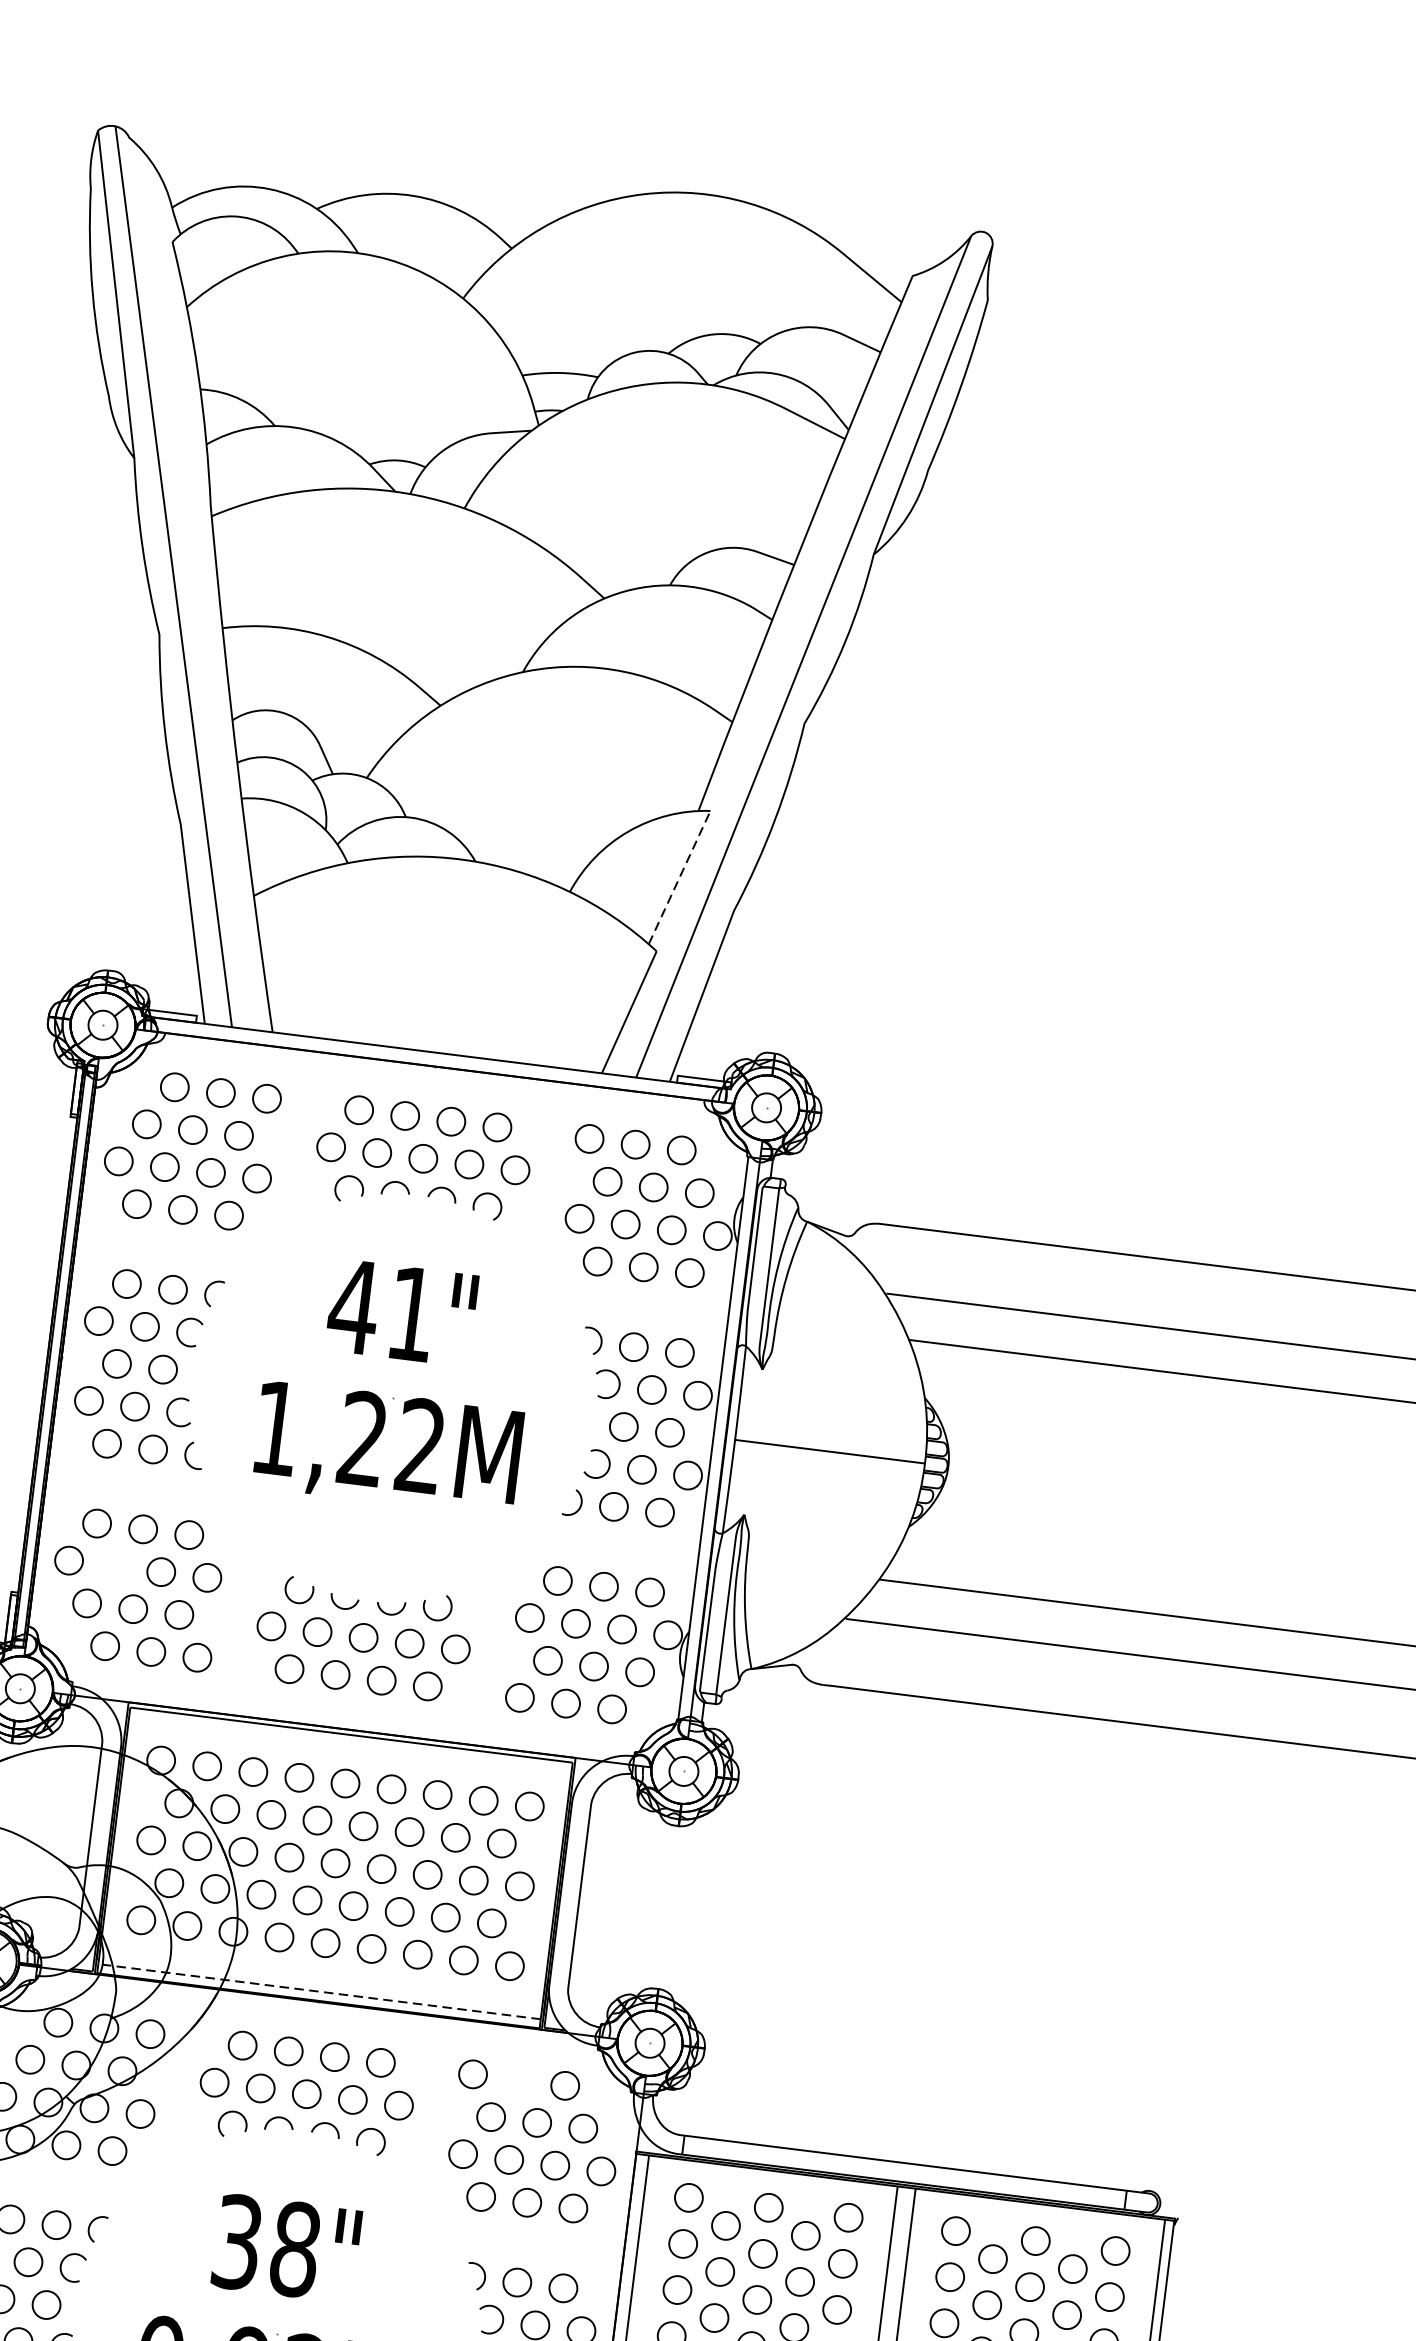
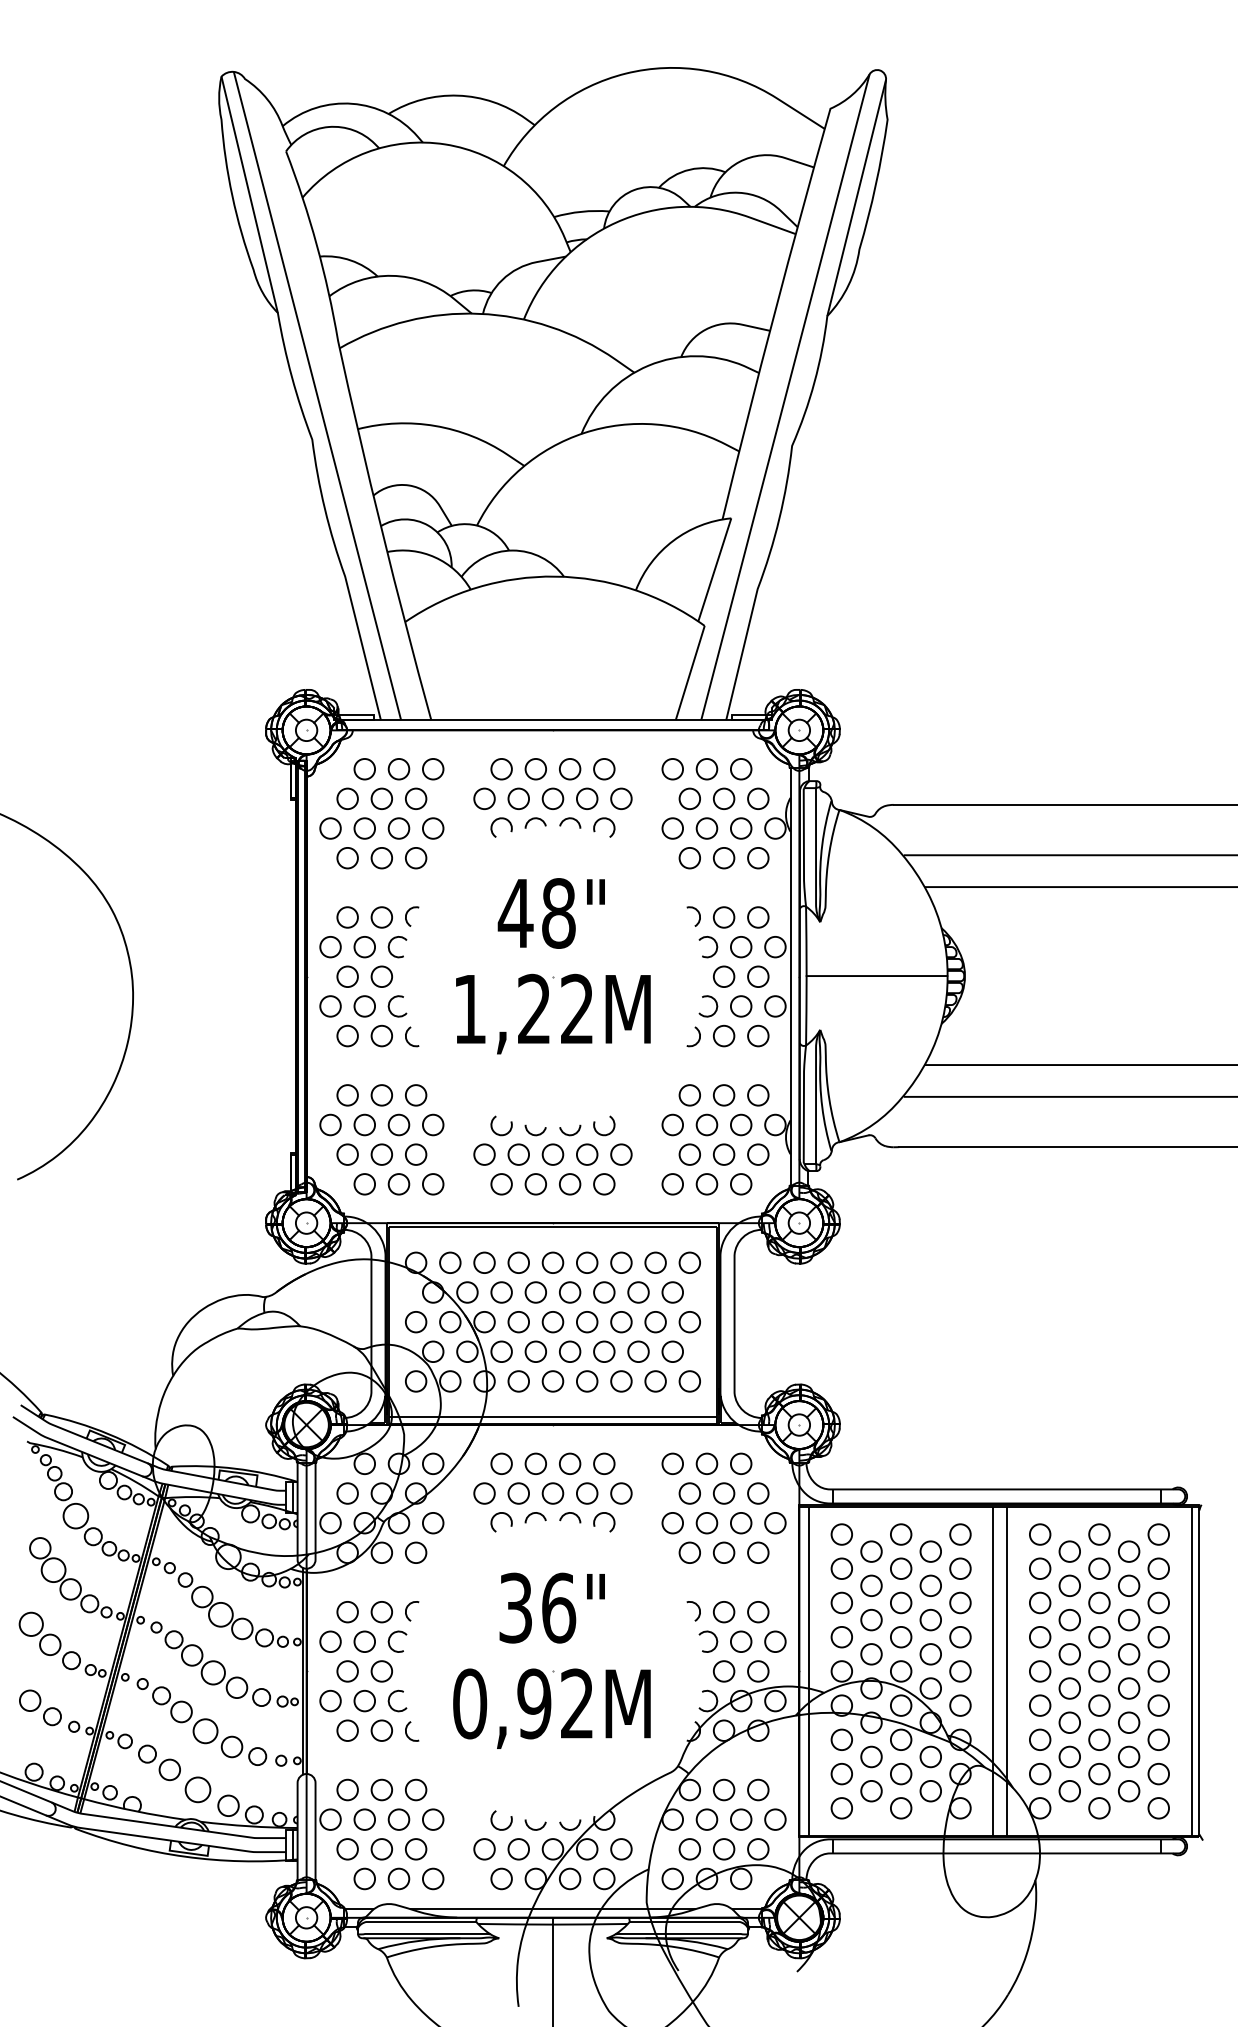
line: (679, 876) -> (714, 569), dashed -> solid
text: (411, 1314) -> (558, 913), 41" -> 48"
circle: (114, 1565) -> (364, 1124), added
line: (318, 1991) -> (552, 1417), dashed -> solid
circle: (518, 2079) -> (706, 1463), added
text: (296, 2248) -> (559, 1607), 38" -> 36"

